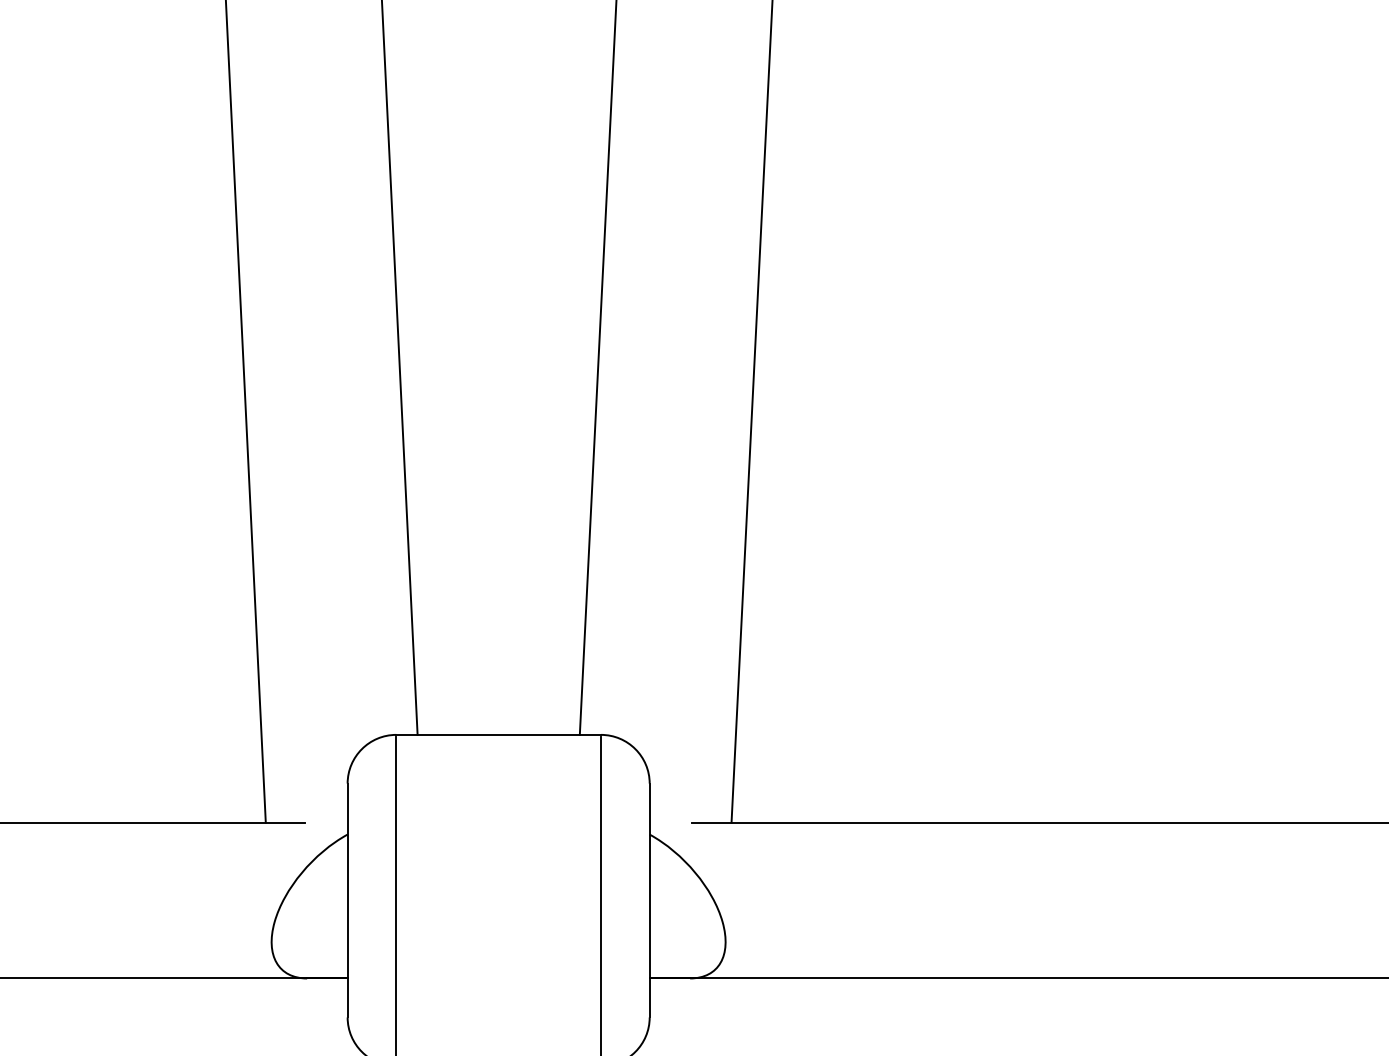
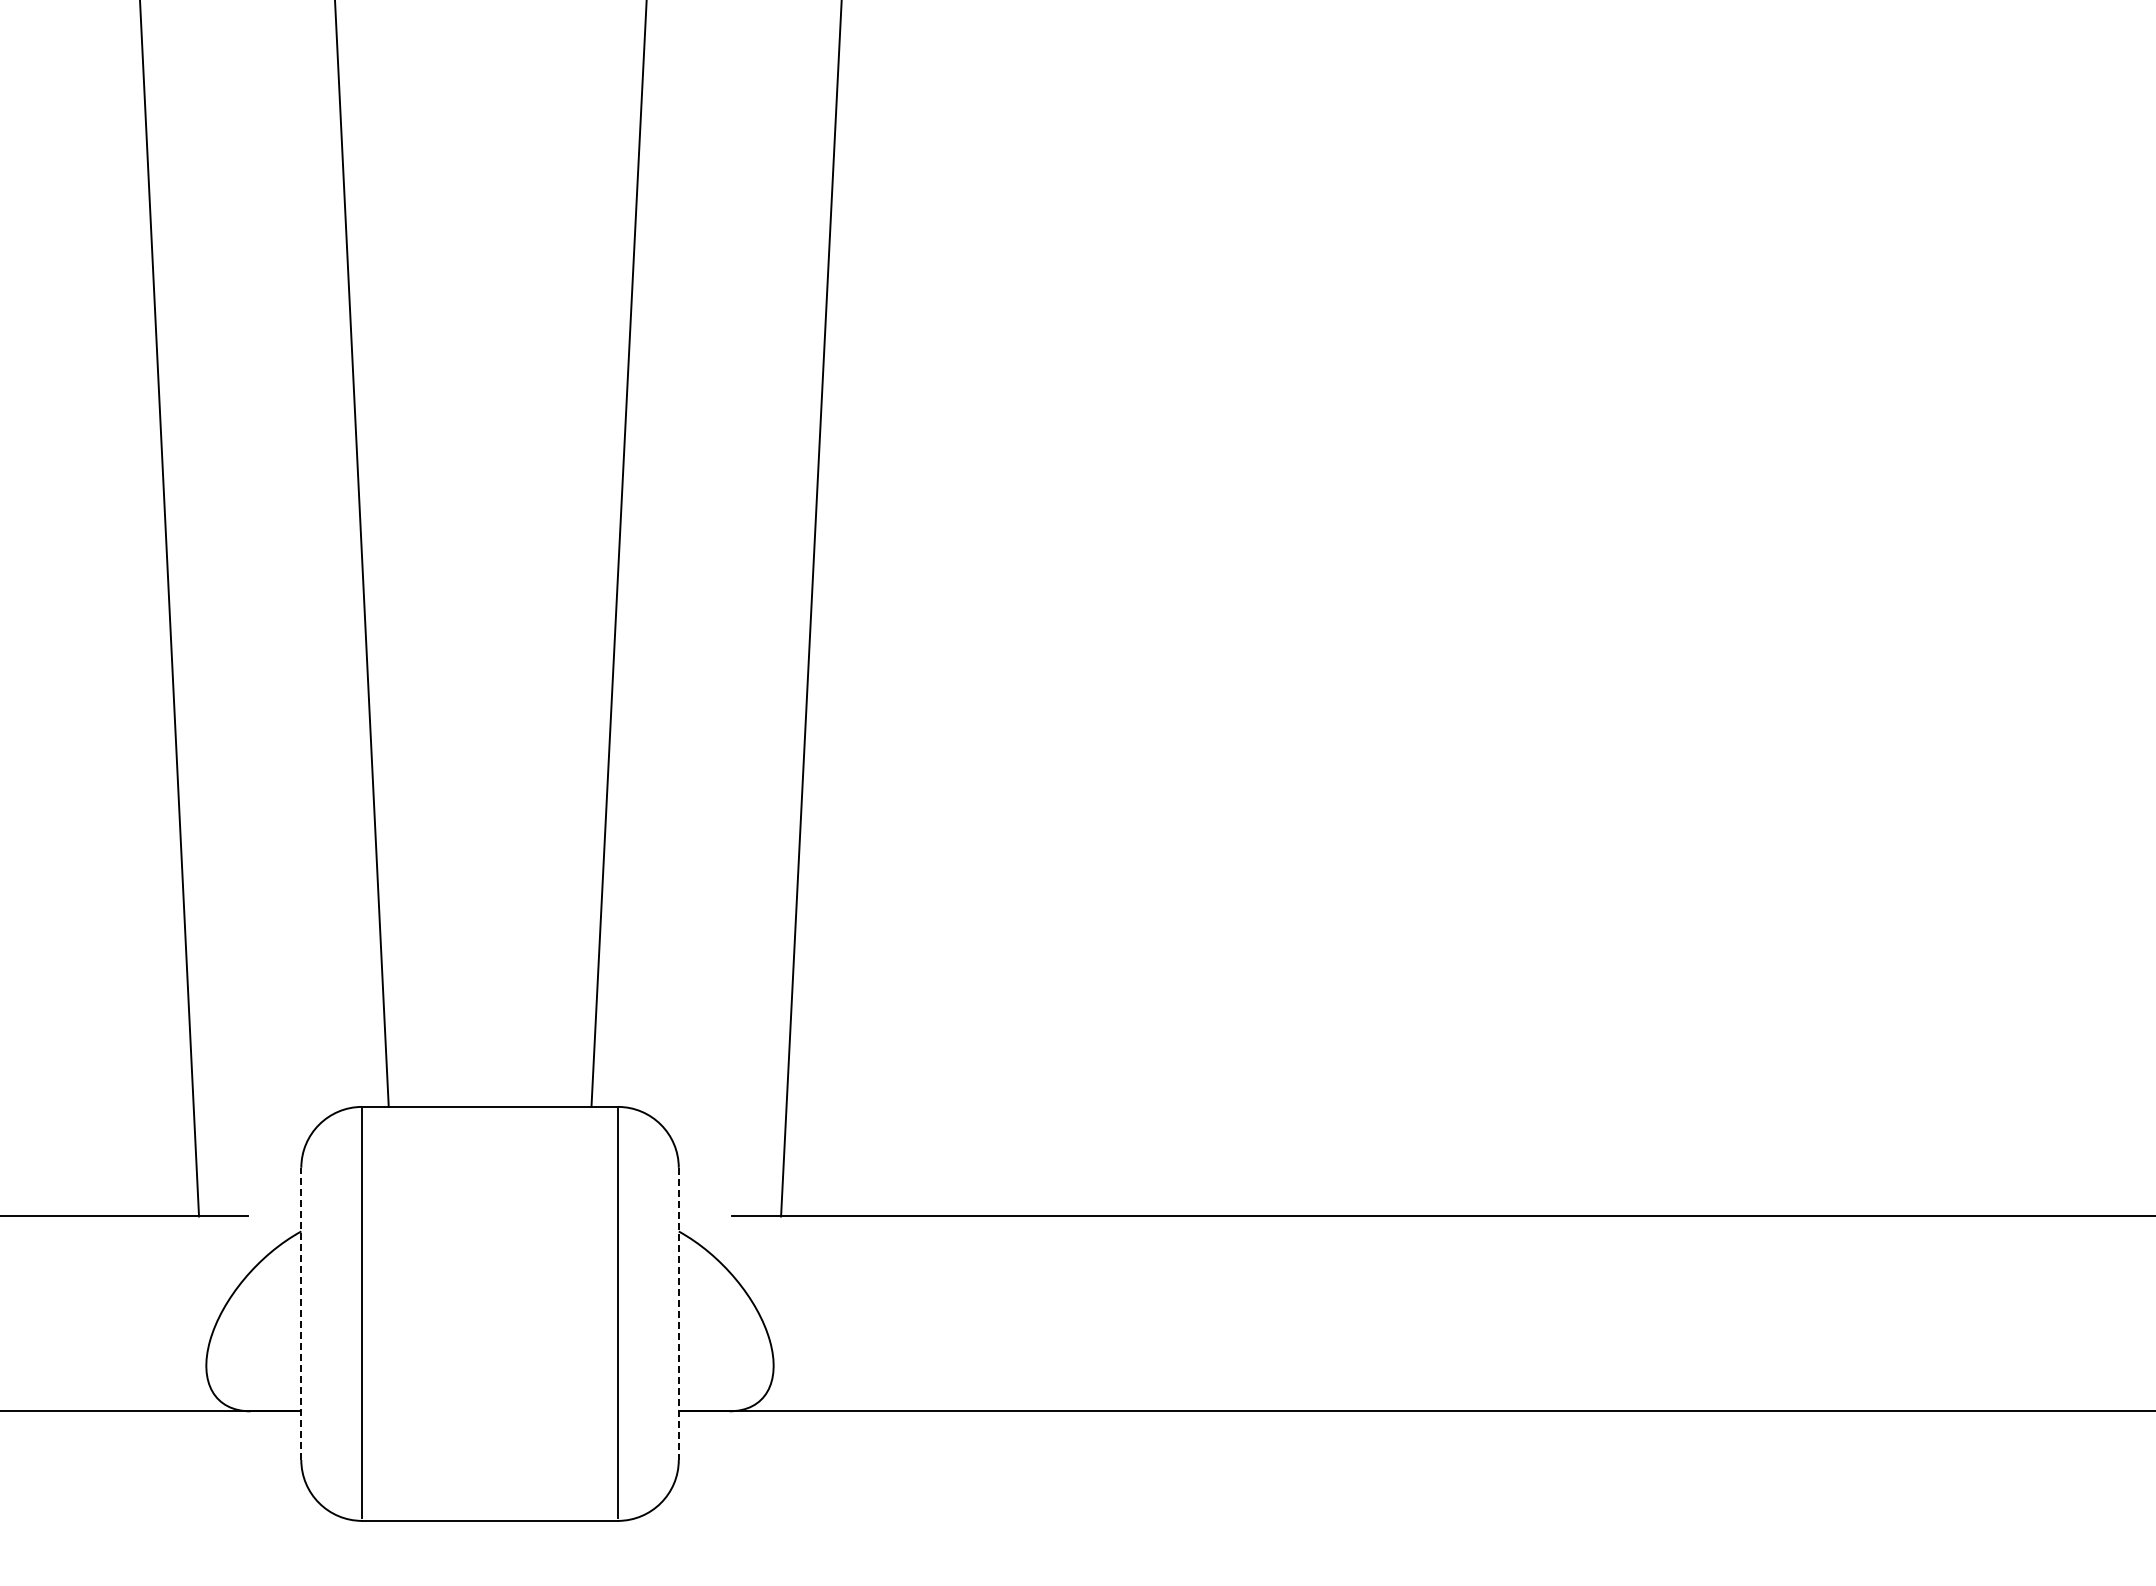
line: (347, 900) -> (301, 1313), solid -> dashed
line: (649, 900) -> (678, 1314), solid -> dashed

